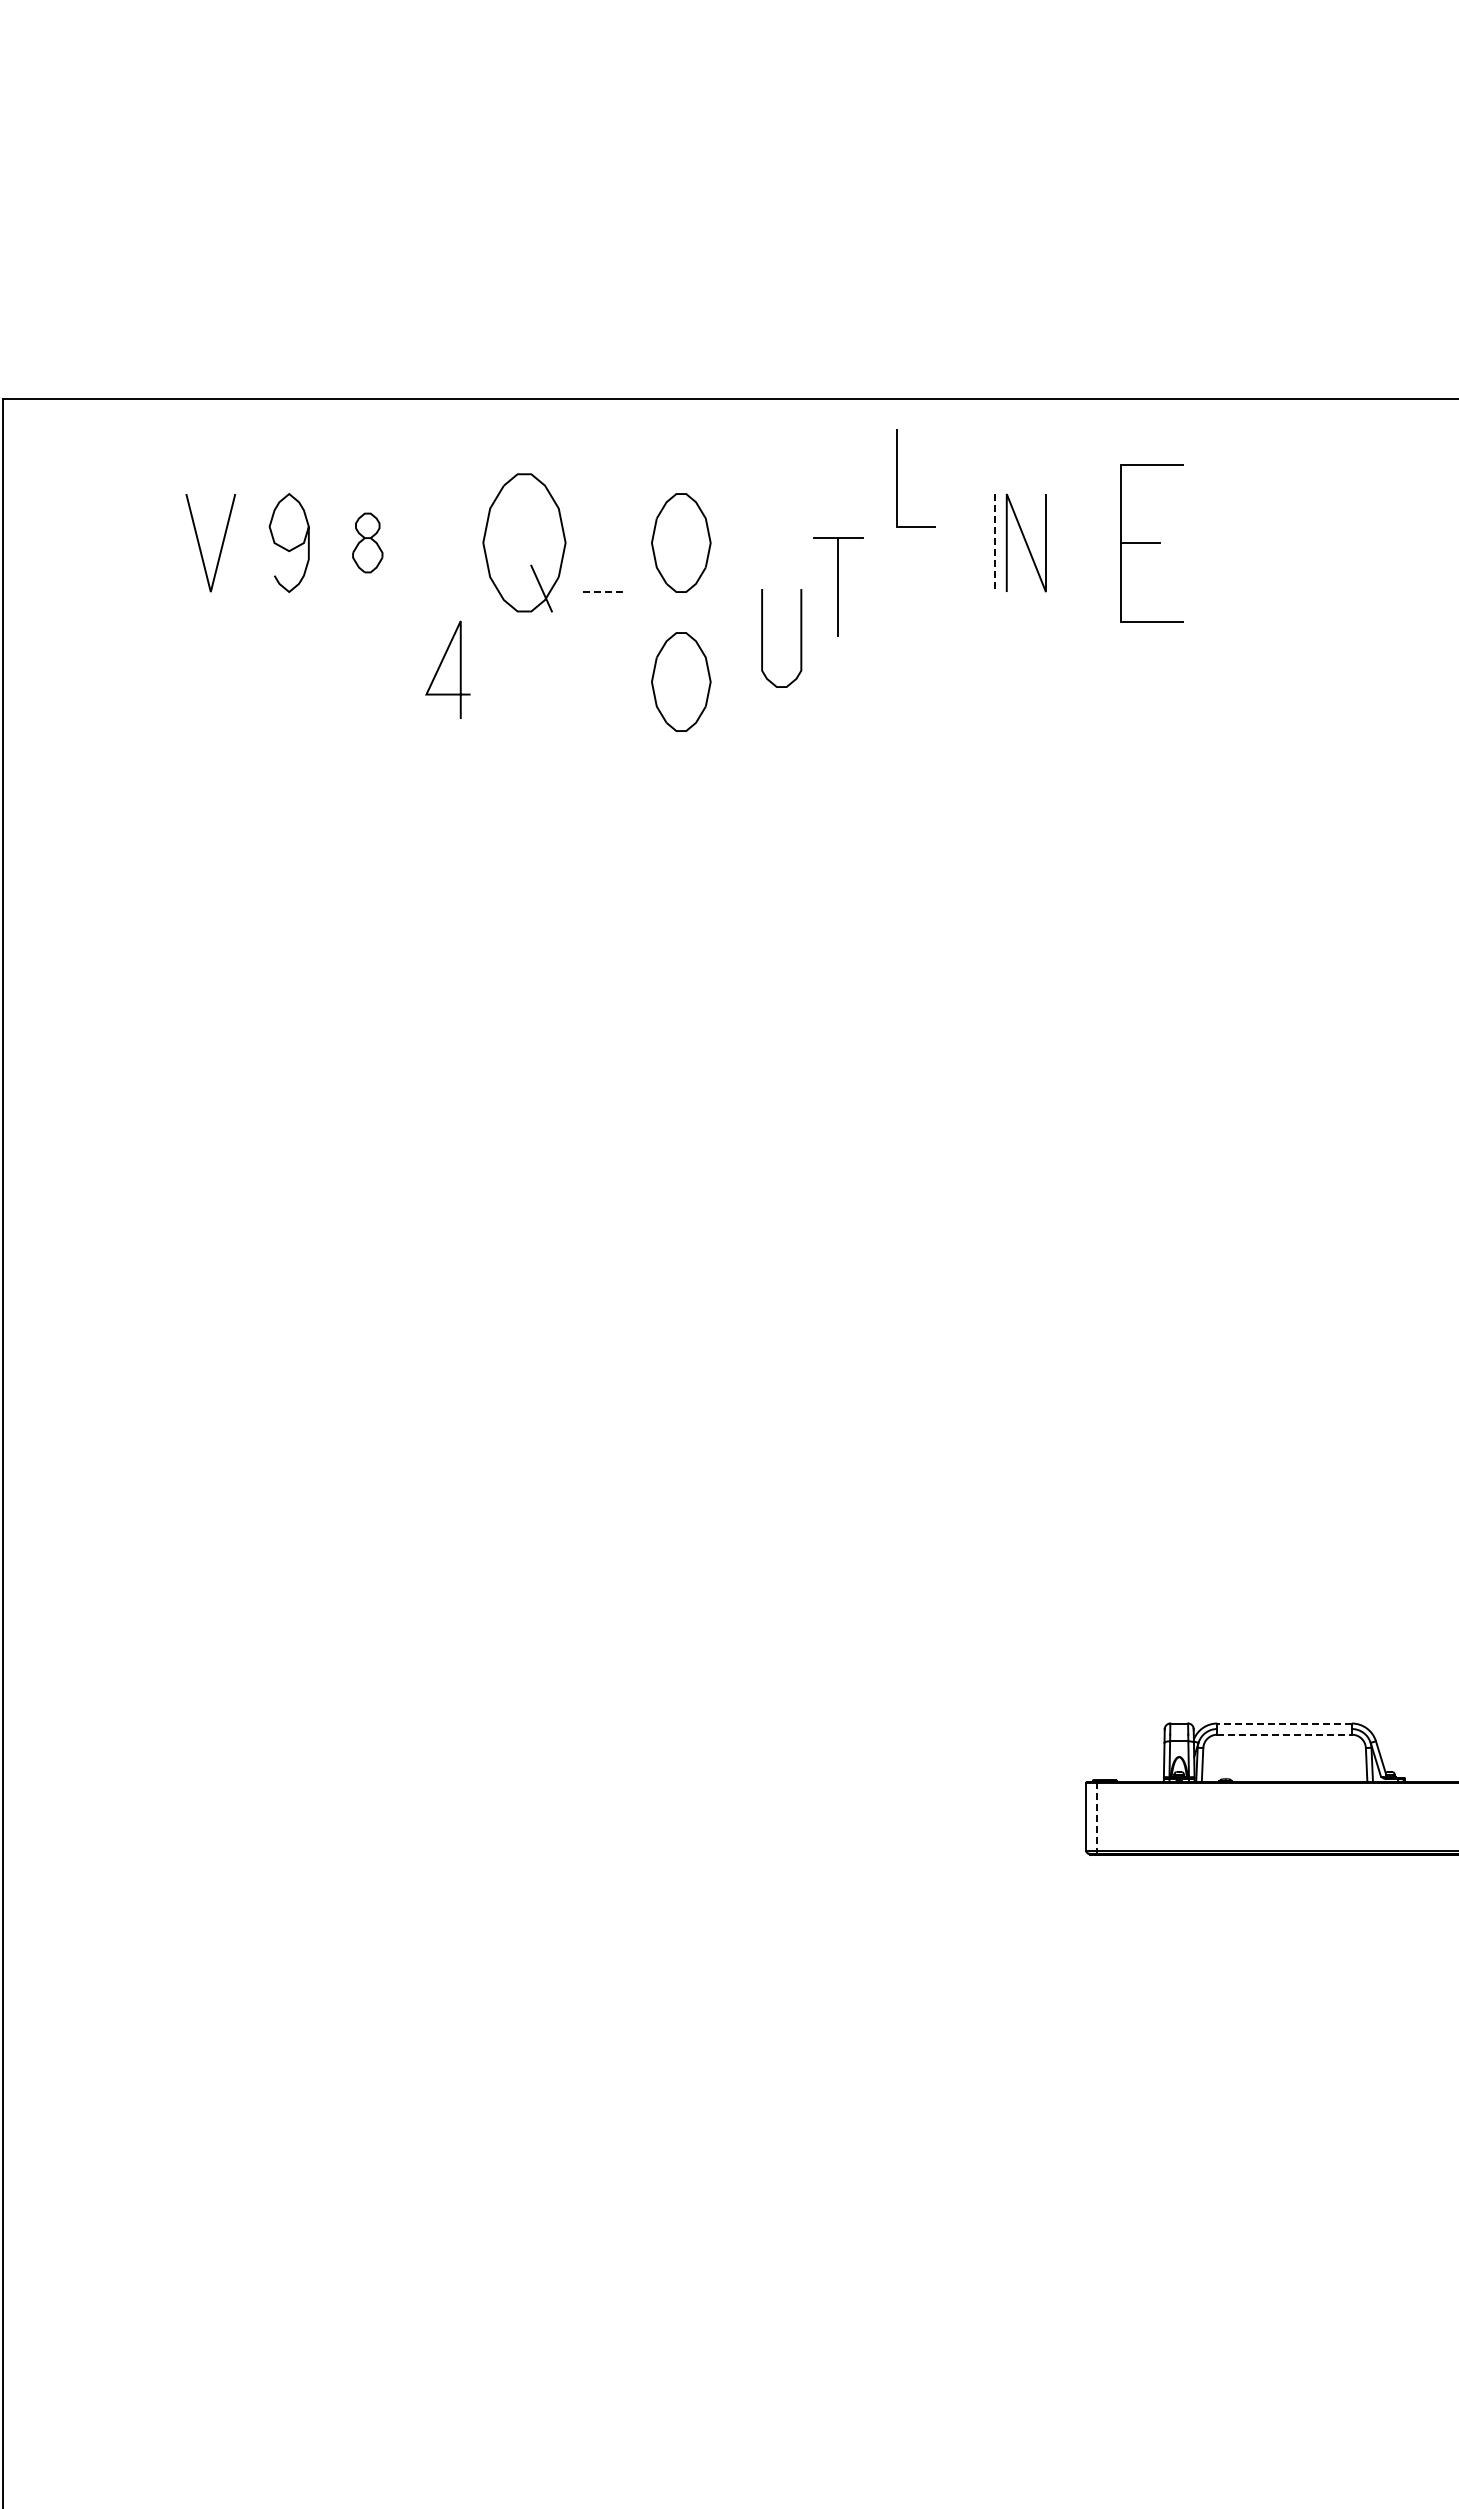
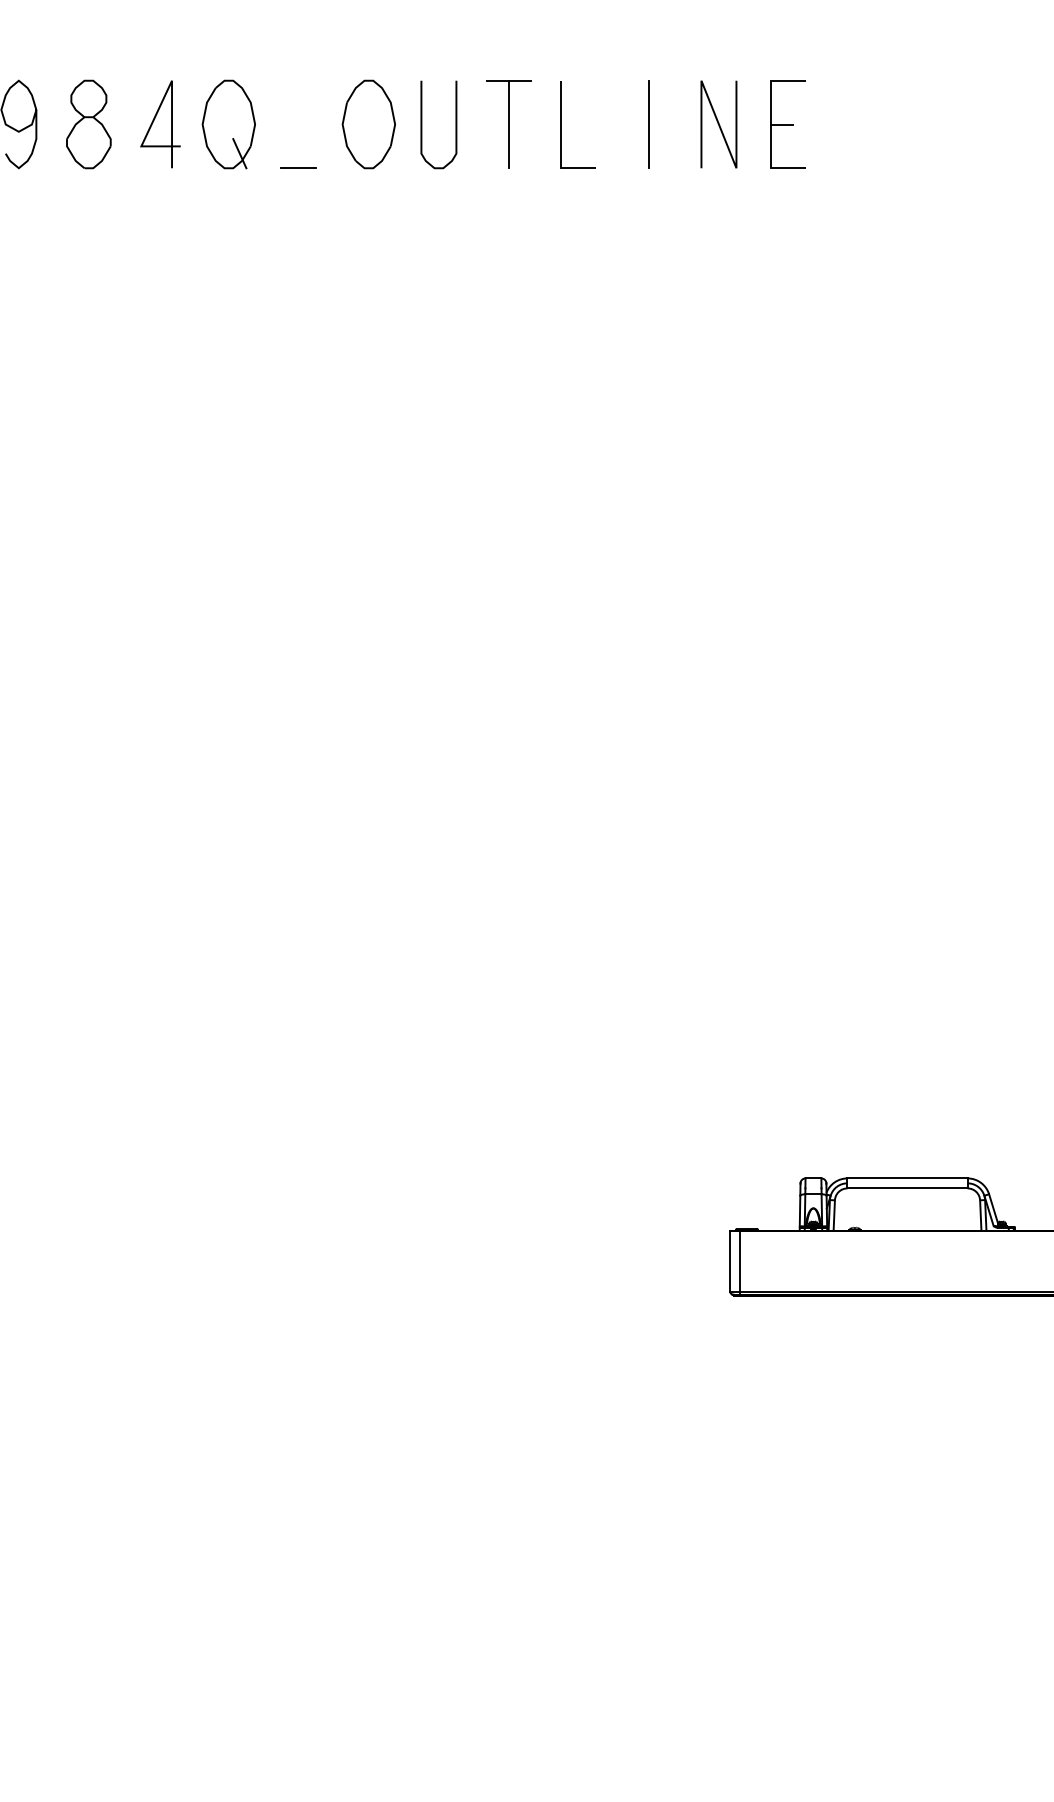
line: (897, 478) -> (561, 124), moved
part: (367, 542) -> (88, 124), size x1.67
line: (1025, 542) -> (718, 124), moved
part: (1150, 542) -> (787, 124), size x0.62
part: (524, 543) -> (228, 124), size x0.71
line: (994, 543) -> (648, 124), dashed -> solid
part: (838, 586) -> (509, 124), moved
line: (602, 592) -> (298, 168), dashed -> solid
curve: (762, 638) -> (421, 124), moved
line: (440, 667) -> (153, 122), moved
part: (681, 681) -> (369, 248), removed
line: (1284, 1723) -> (907, 1178), dashed -> solid
line: (1285, 1734) -> (908, 1188), dashed -> solid
line: (1097, 1818) -> (740, 1263), dashed -> solid

